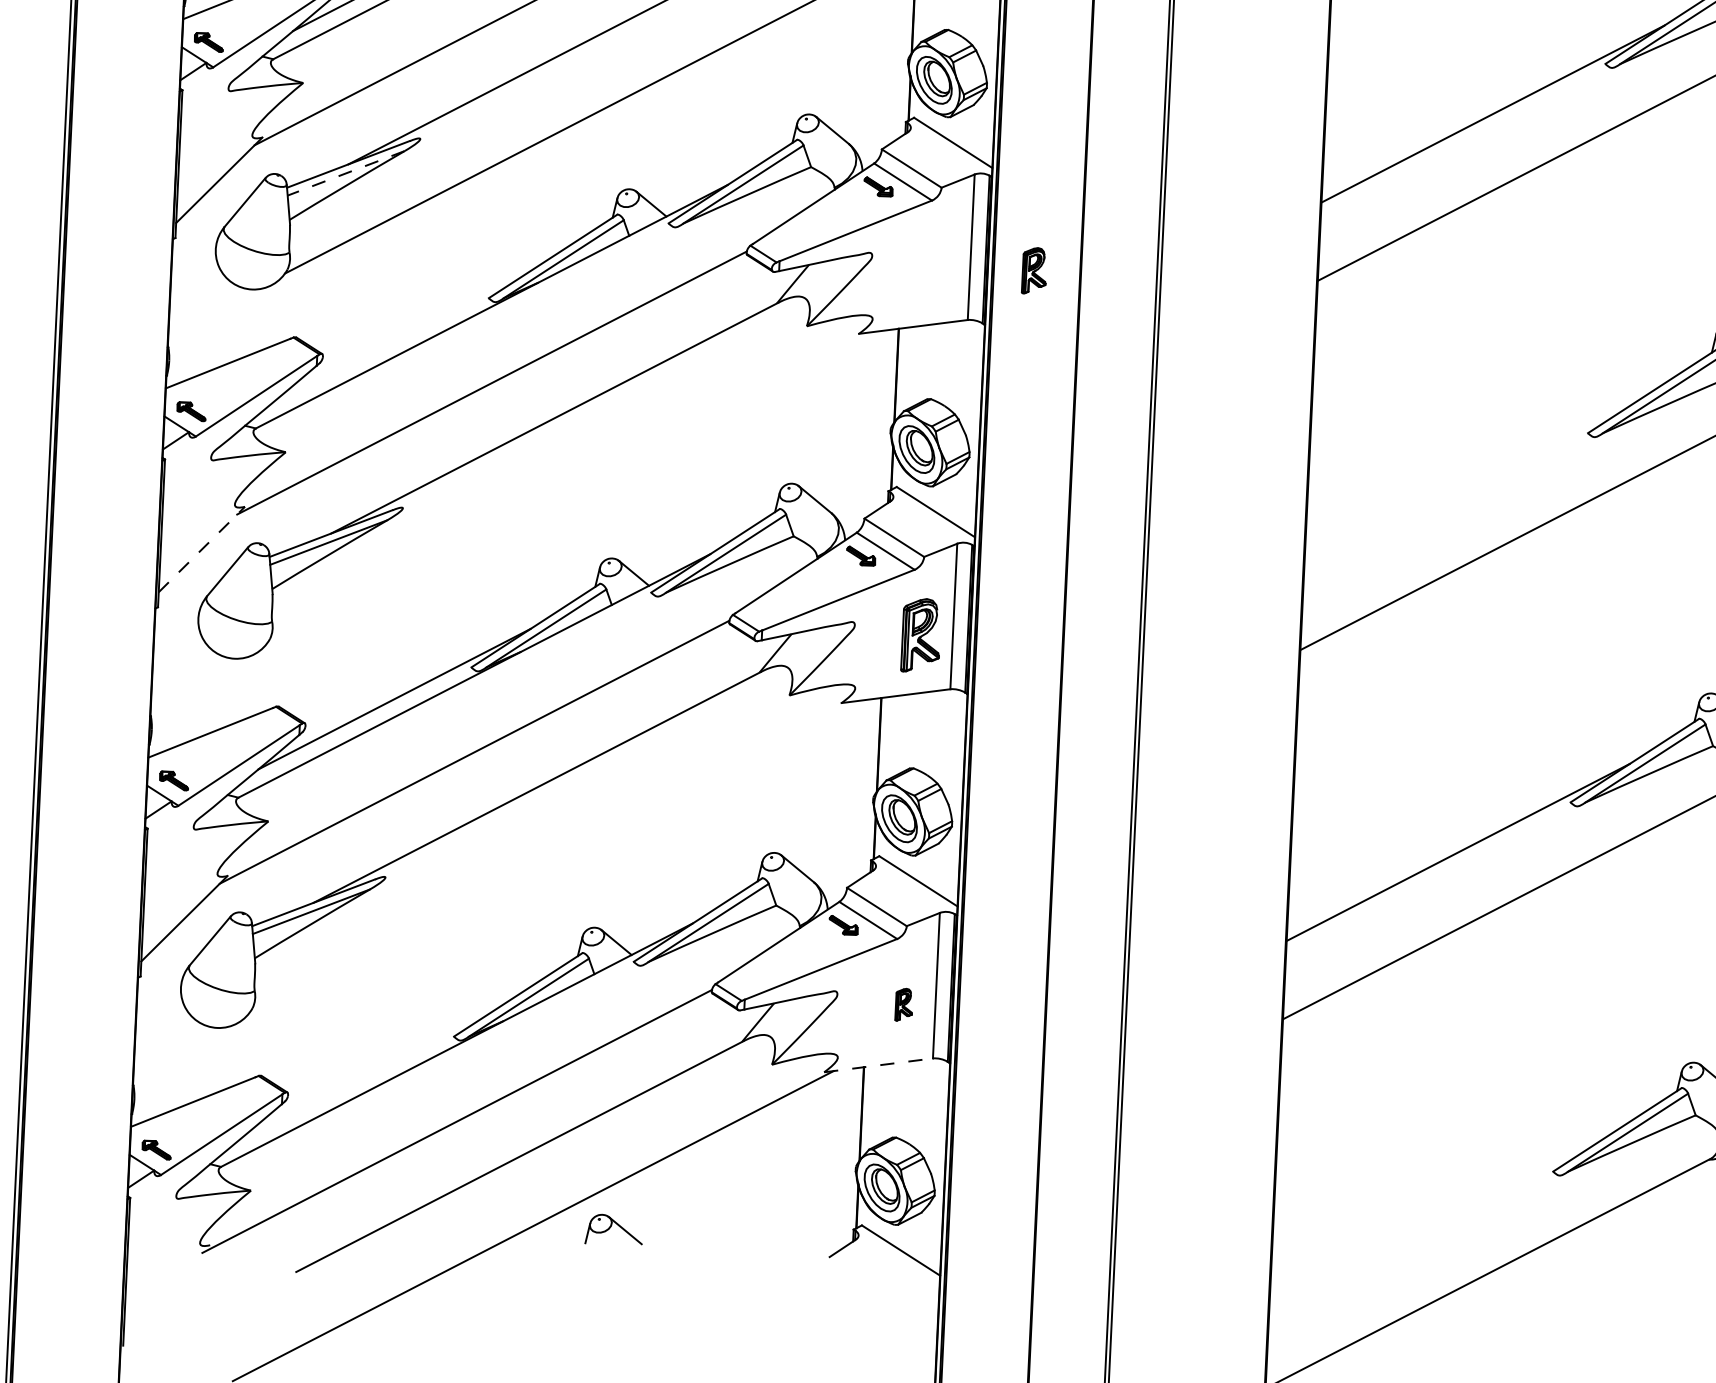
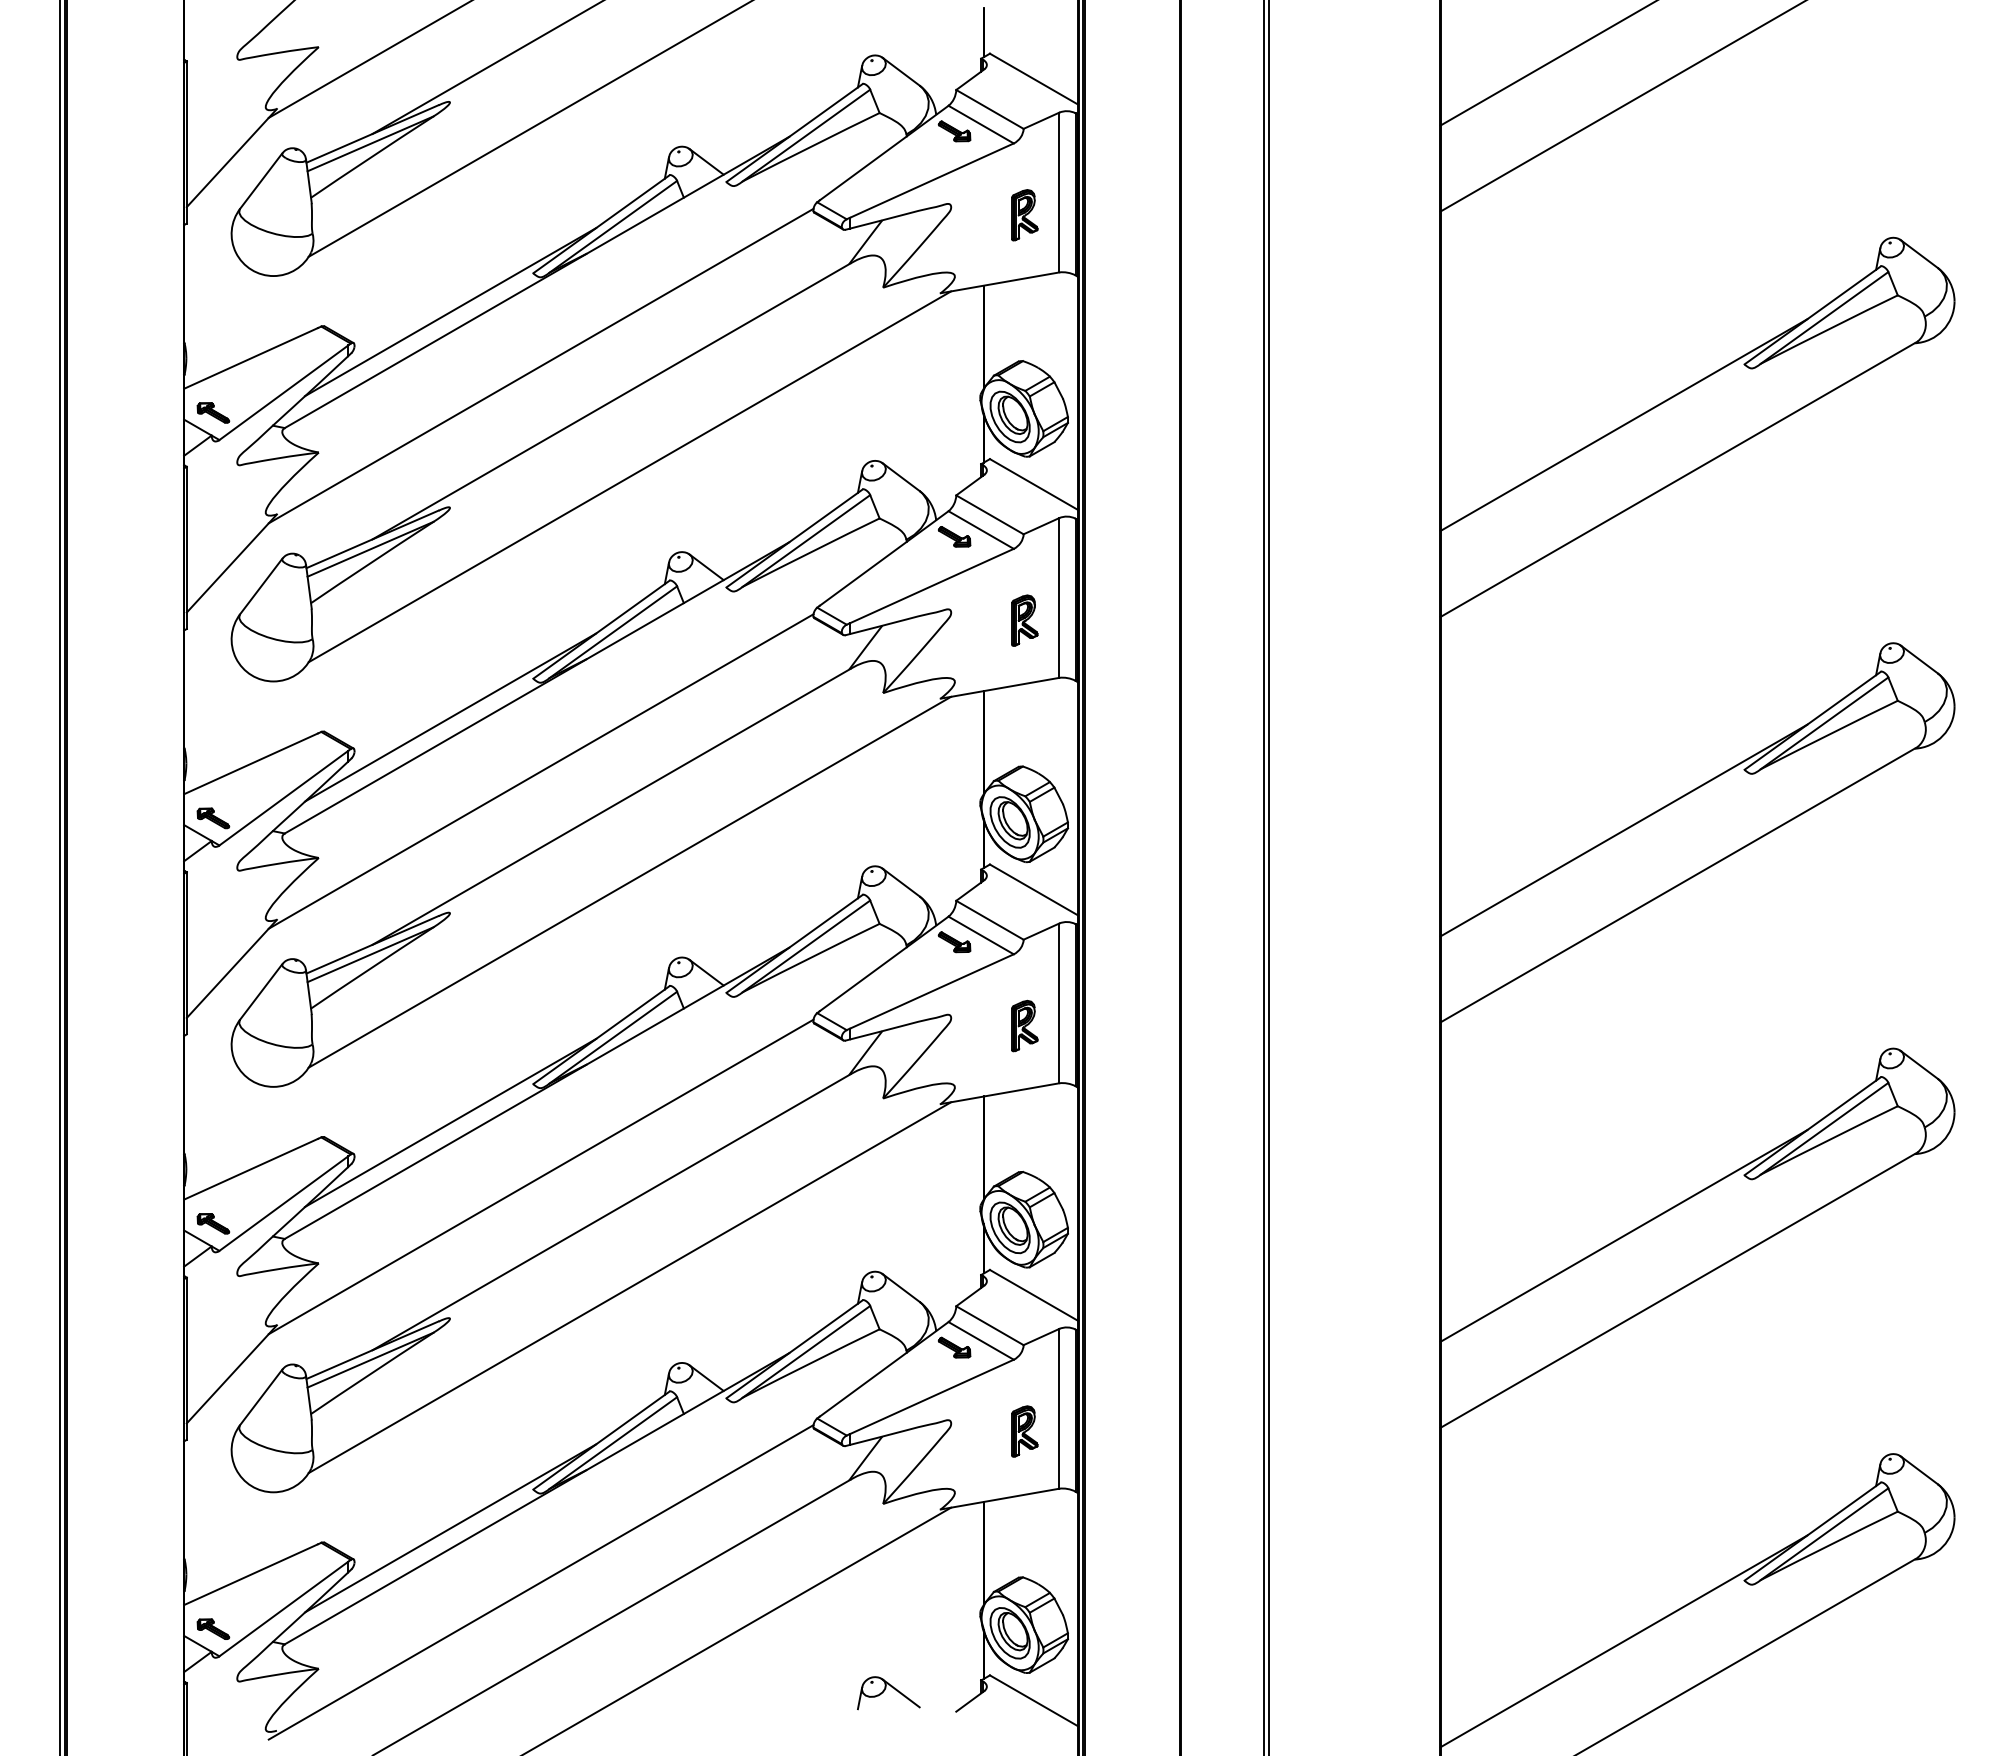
line: (346, 173) -> (370, 549), dashed -> solid
part: (1034, 270) -> (1024, 620), moved
line: (411, 329) -> (450, 717), added
line: (1475, 483) -> (1623, 830), added
line: (567, 486) -> (629, 881), added
line: (201, 549) -> (231, 968), dashed -> solid
part: (921, 635) -> (1024, 1025), size x0.62
line: (550, 856) -> (629, 1287), added
part: (903, 1004) -> (1024, 1431), size x1.43
line: (879, 1065) -> (1000, 1499), dashed -> solid
line: (376, 1068) -> (450, 1528), added
line: (1440, 1221) -> (1623, 1641), added
part: (613, 1230) -> (888, 1693), moved

